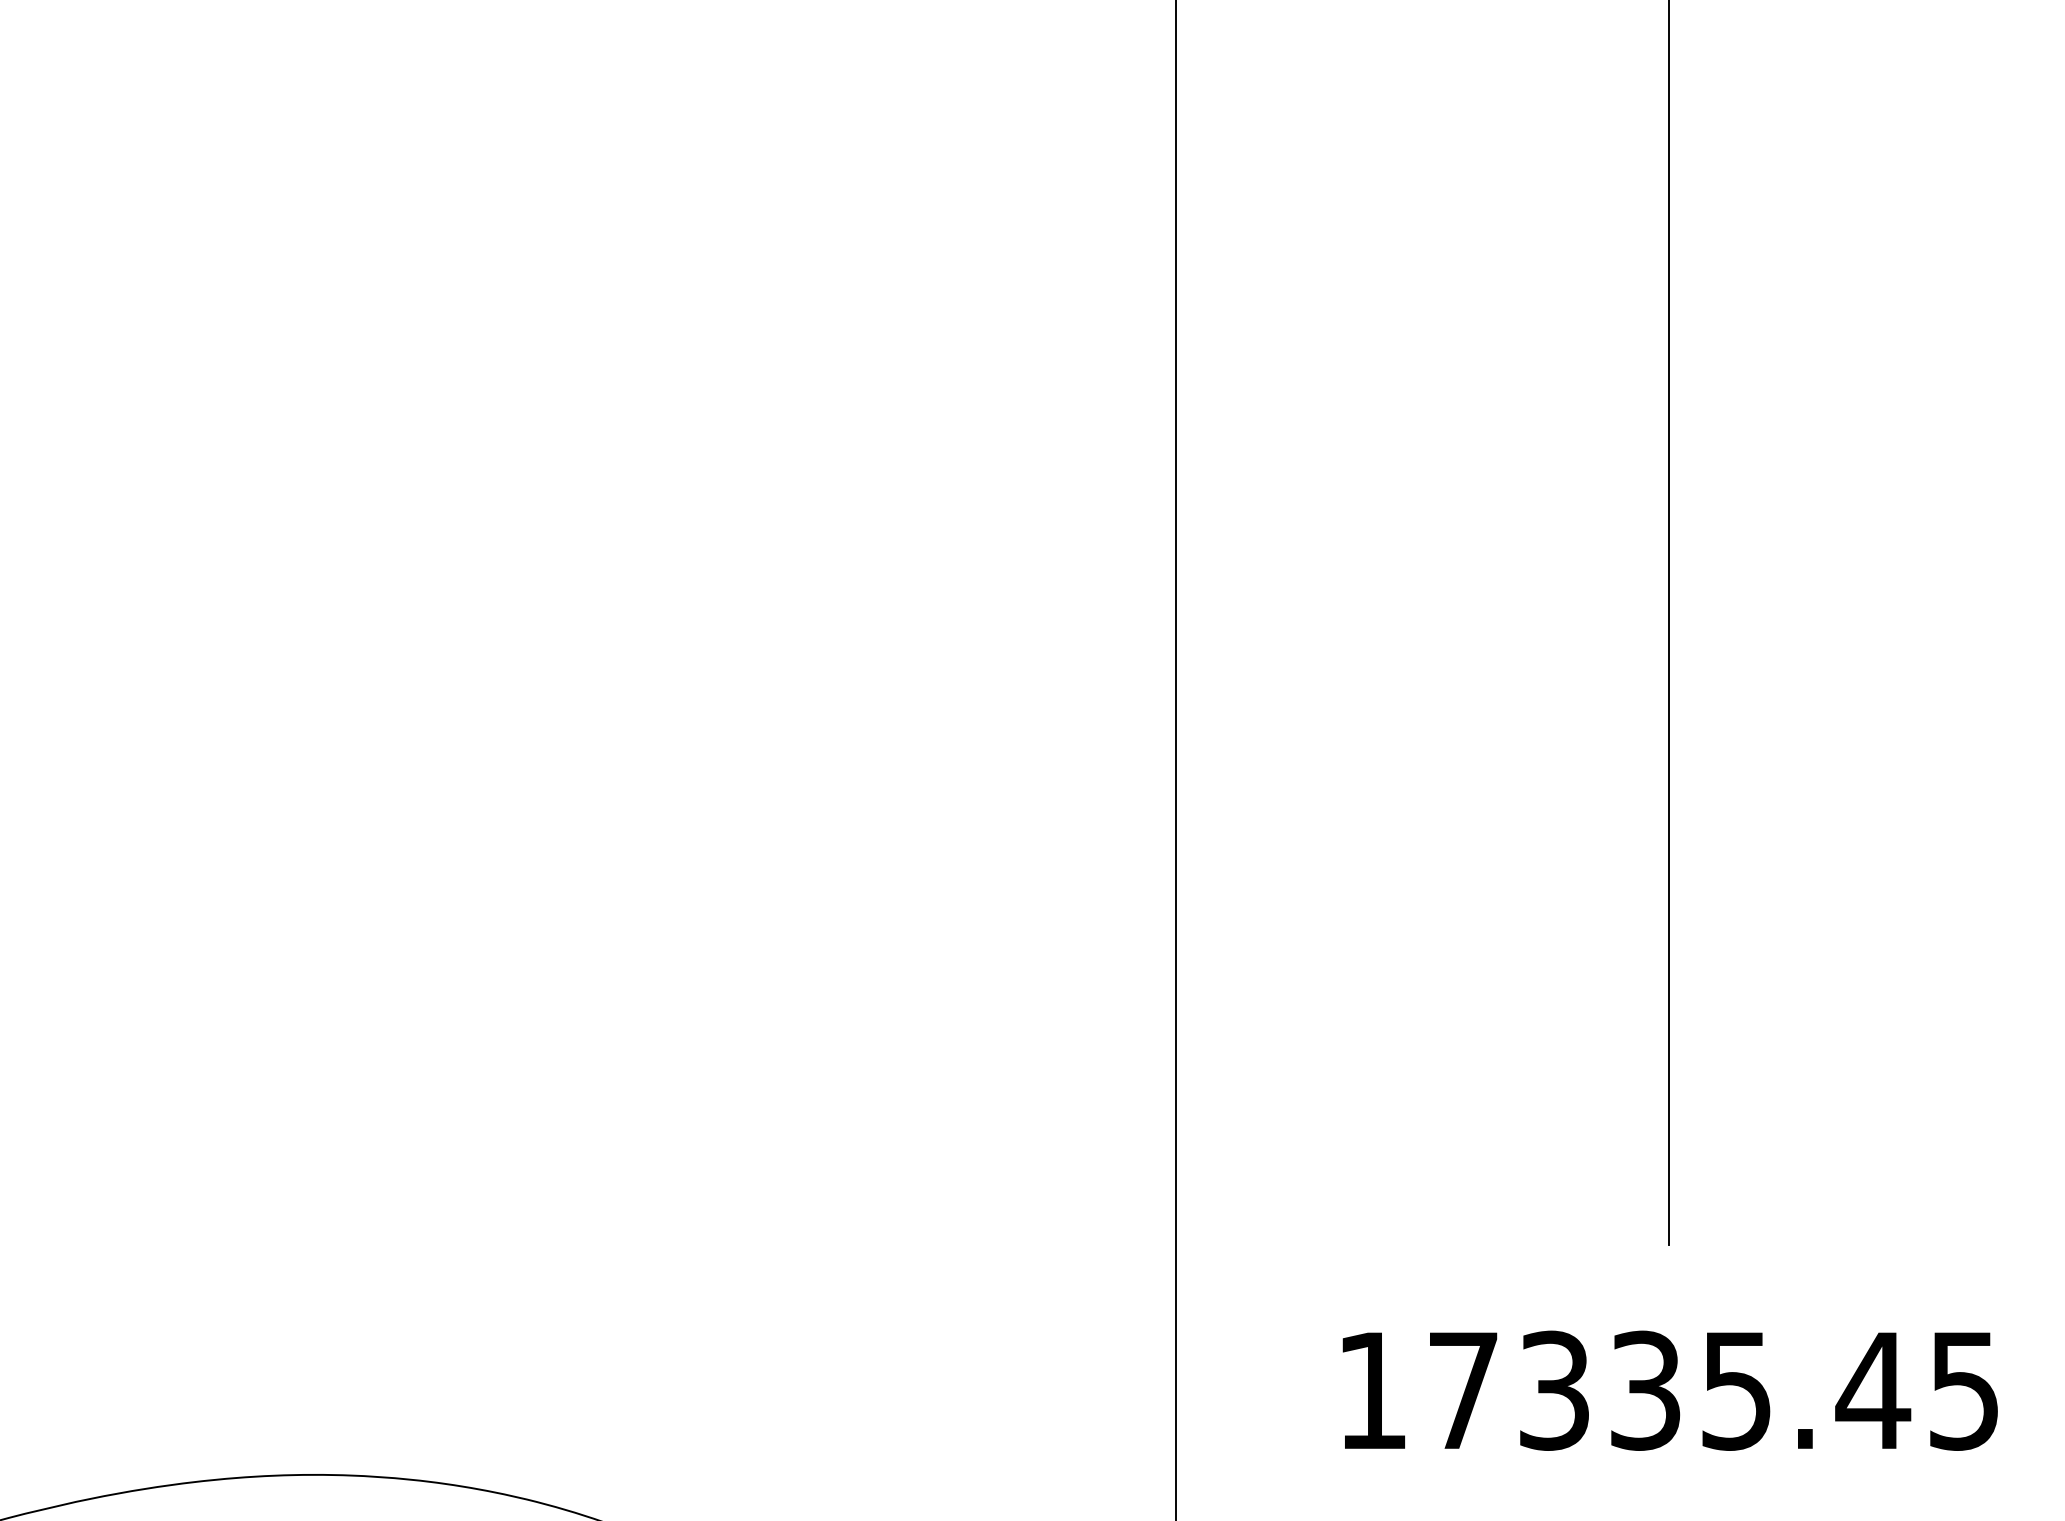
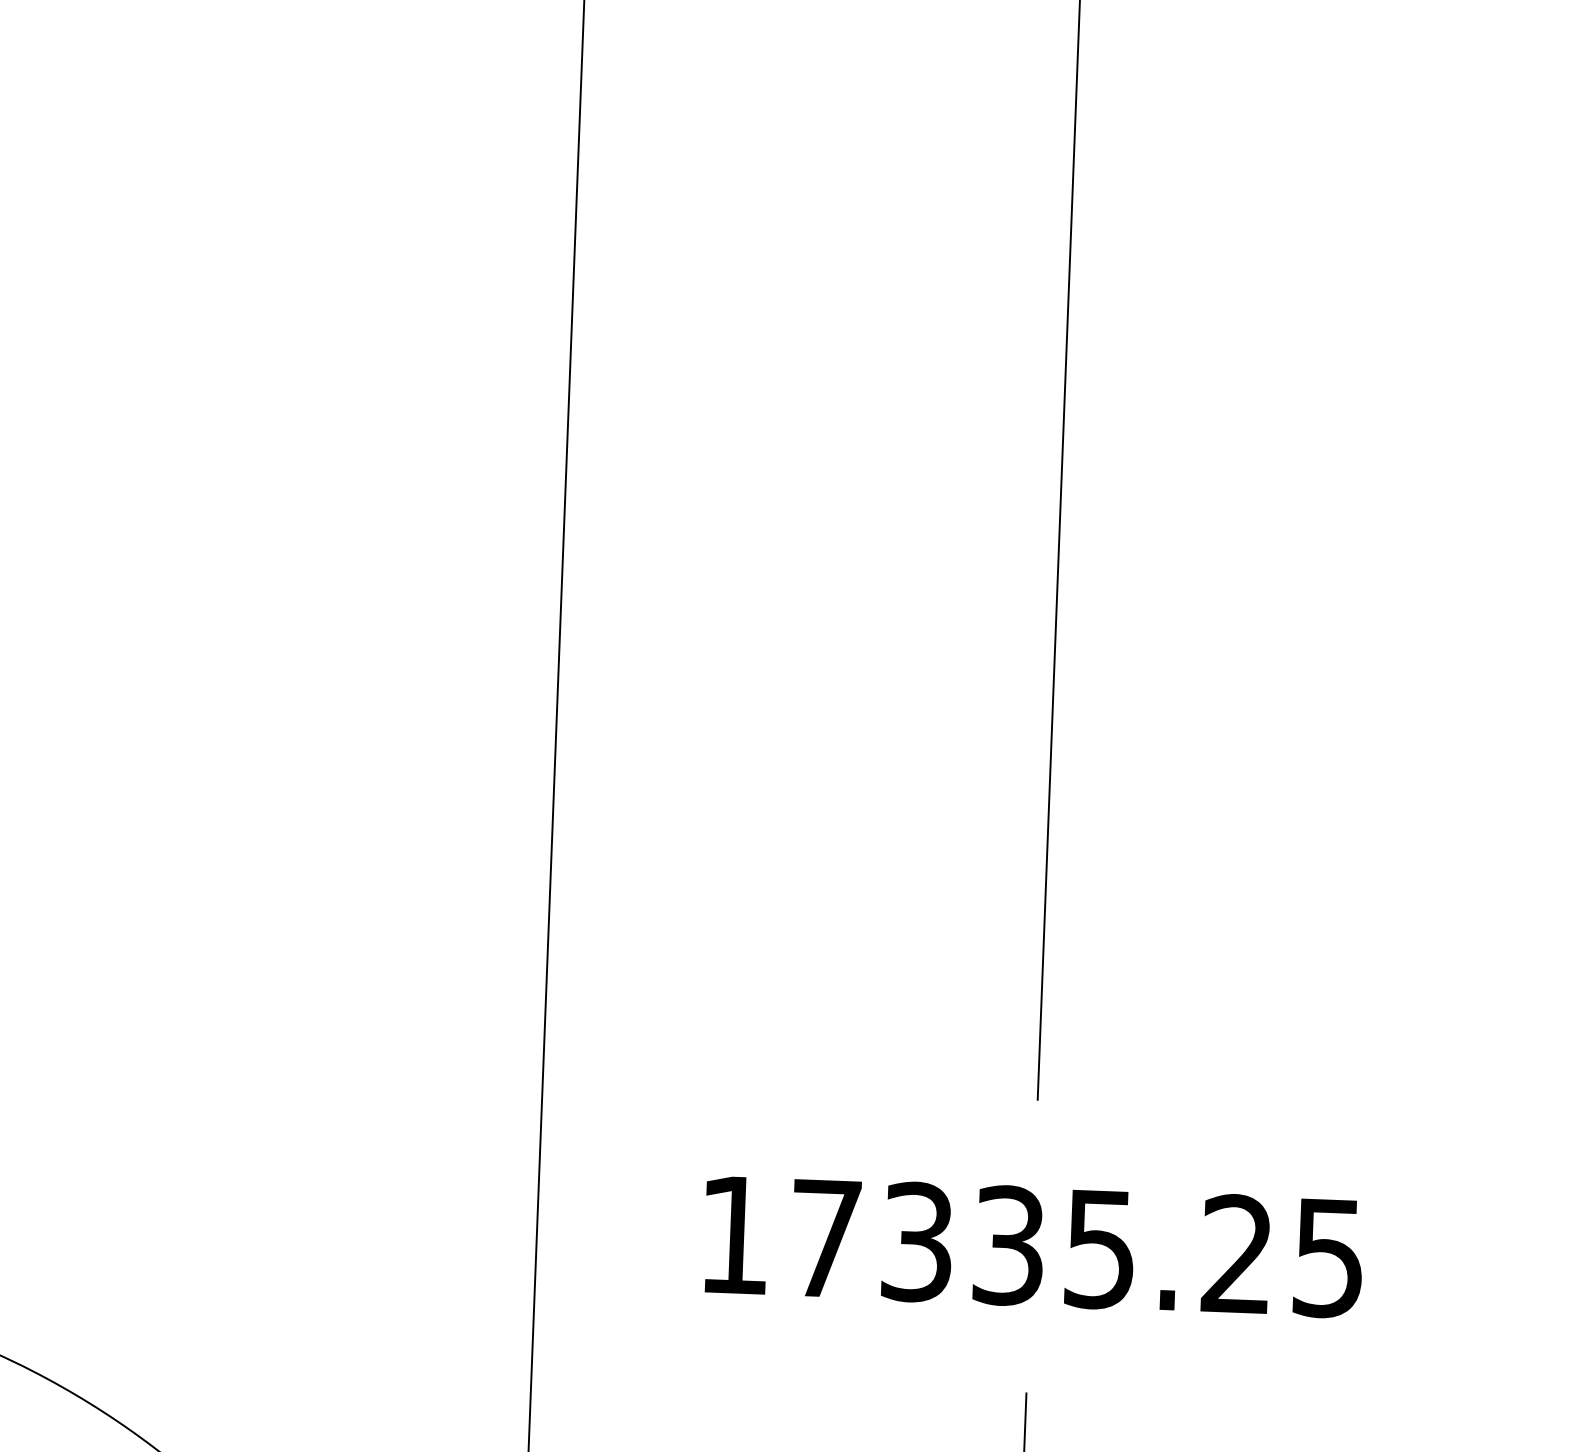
text: (1873, 1389) -> (1237, 1253), 17335.45 -> 17335.25

